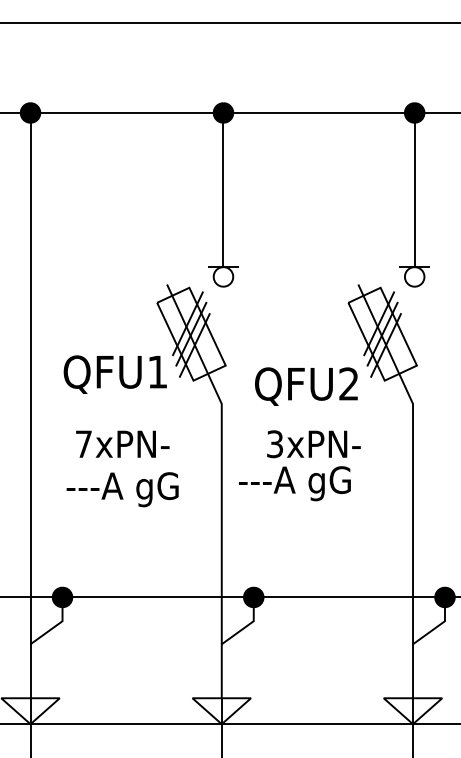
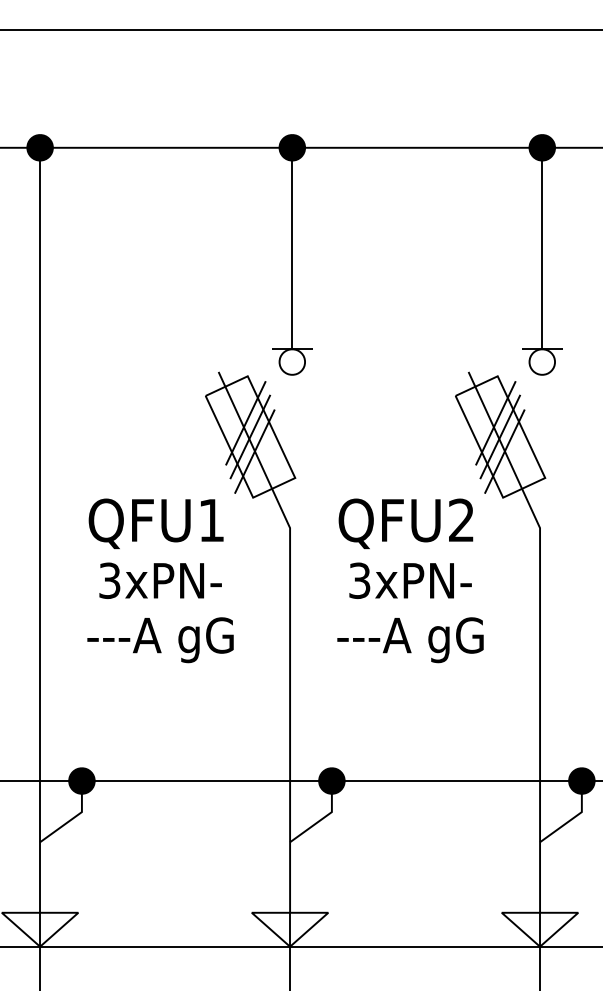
text: (114, 374) -> (155, 523), moved
text: (306, 386) -> (406, 523), moved
text: (83, 444) -> (109, 581), 7xPN- -> 3xPN-
text: (294, 483) -> (409, 639), moved

